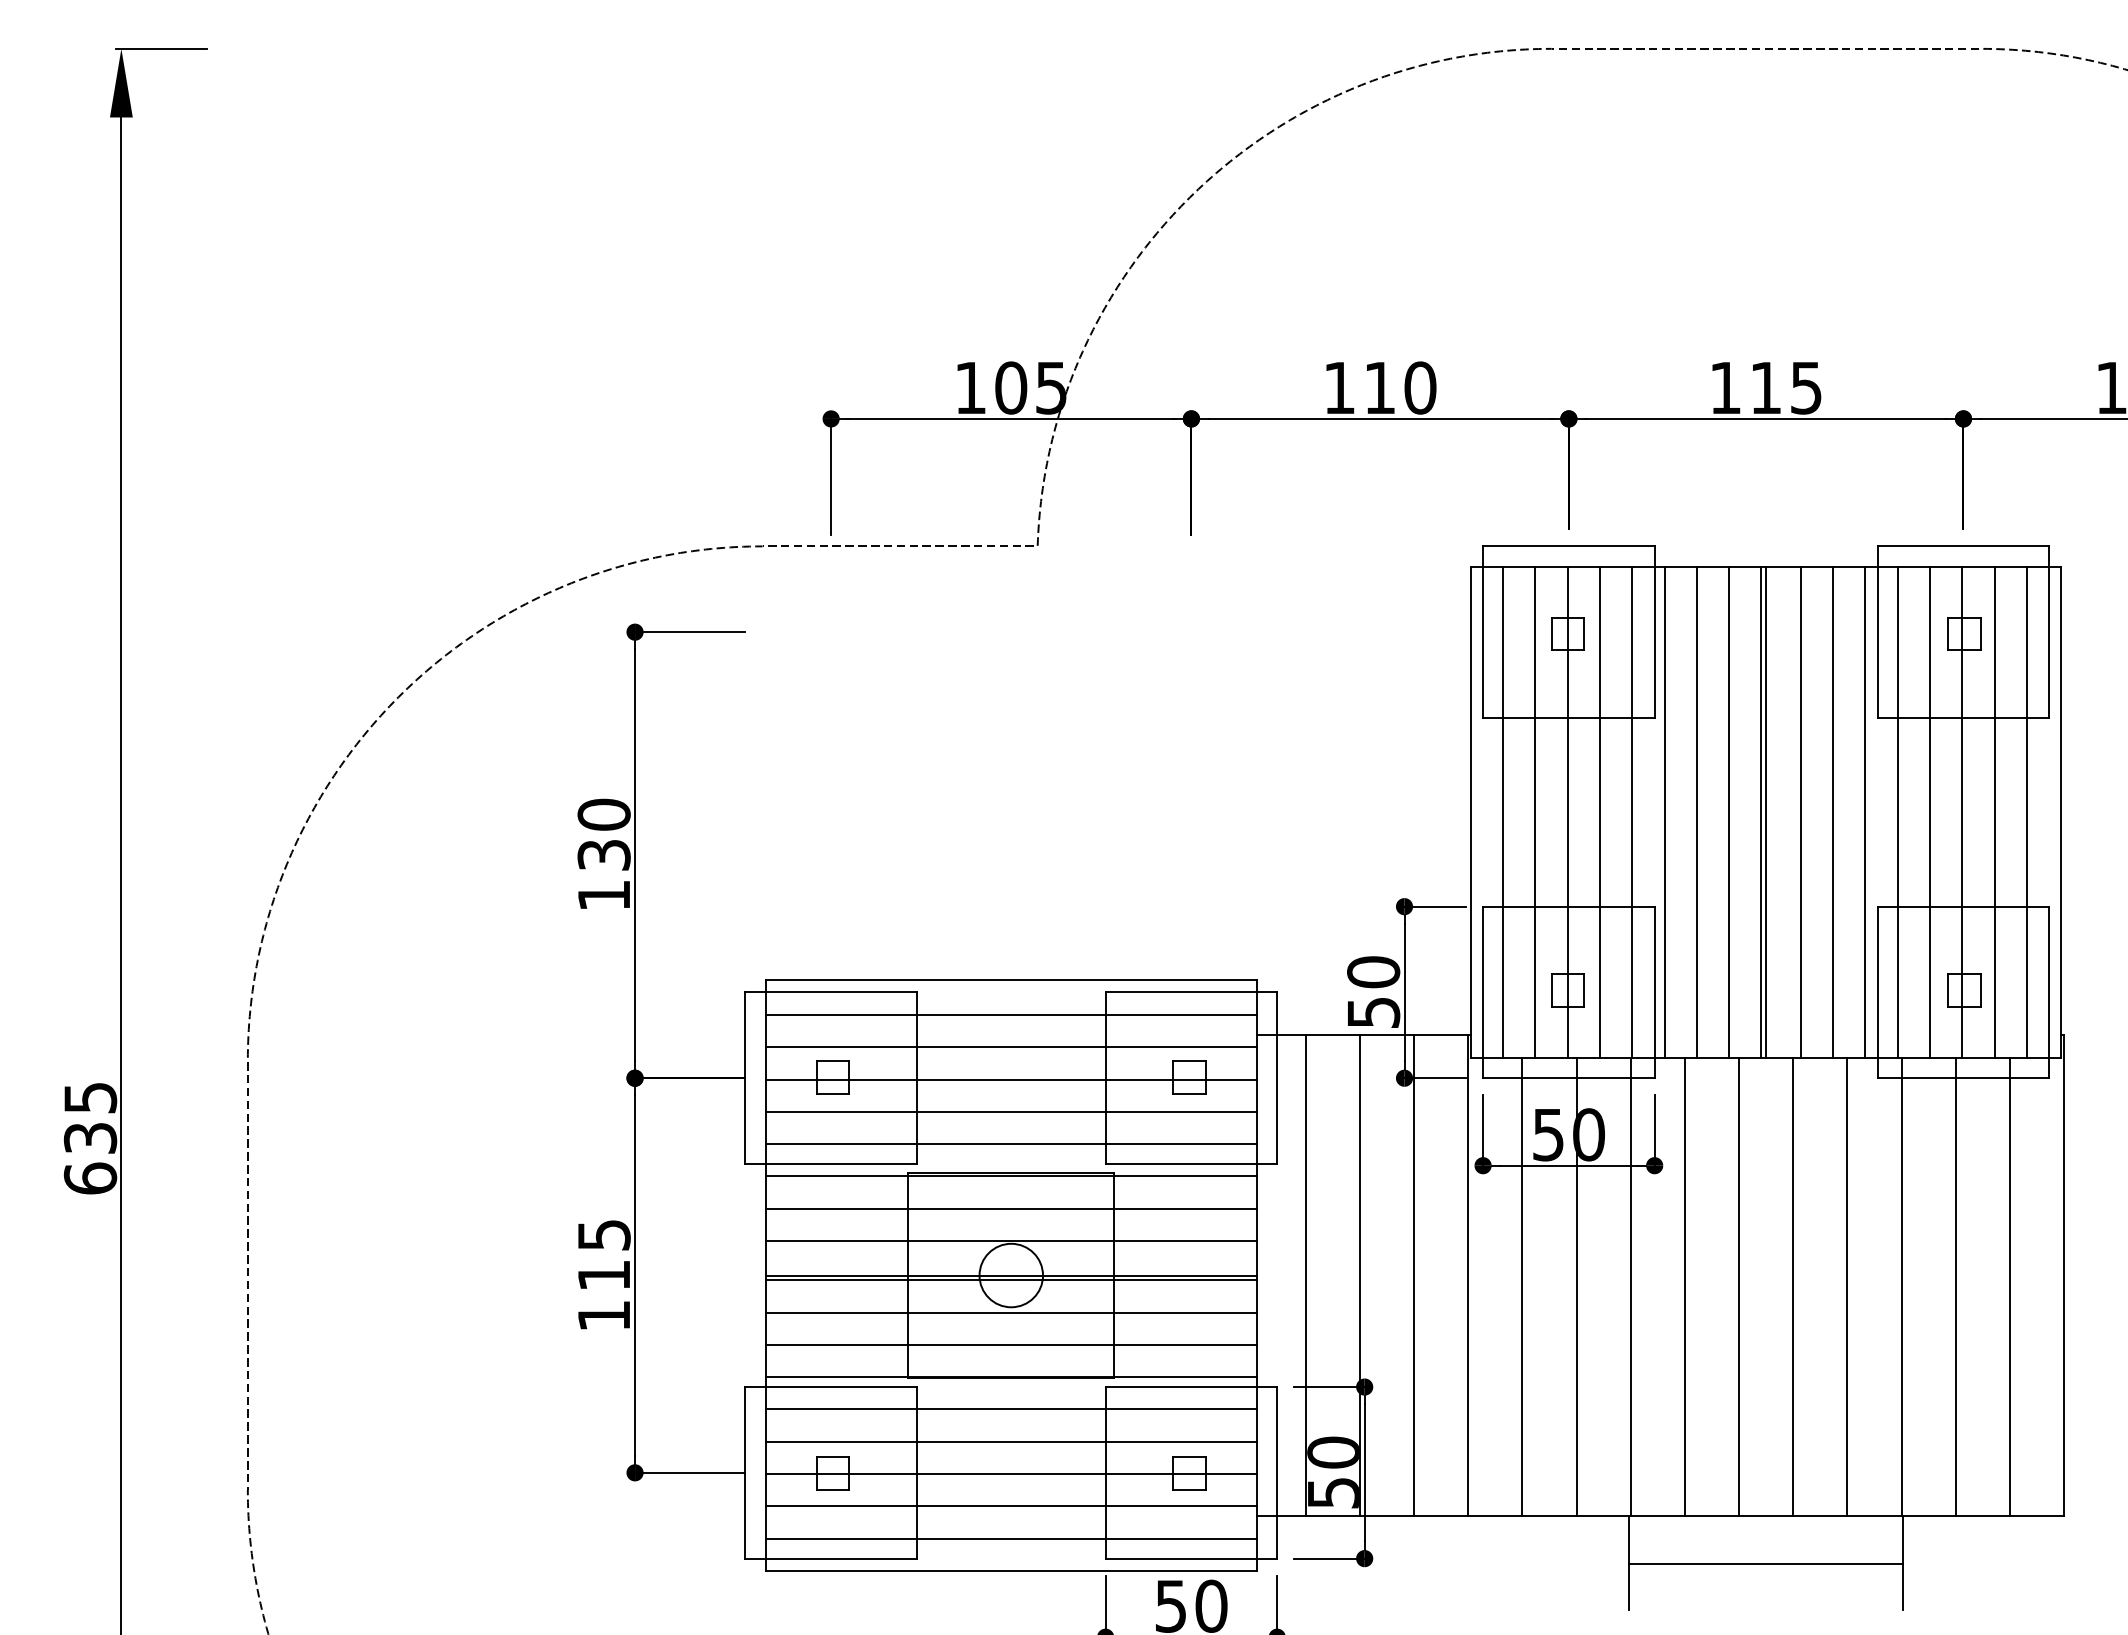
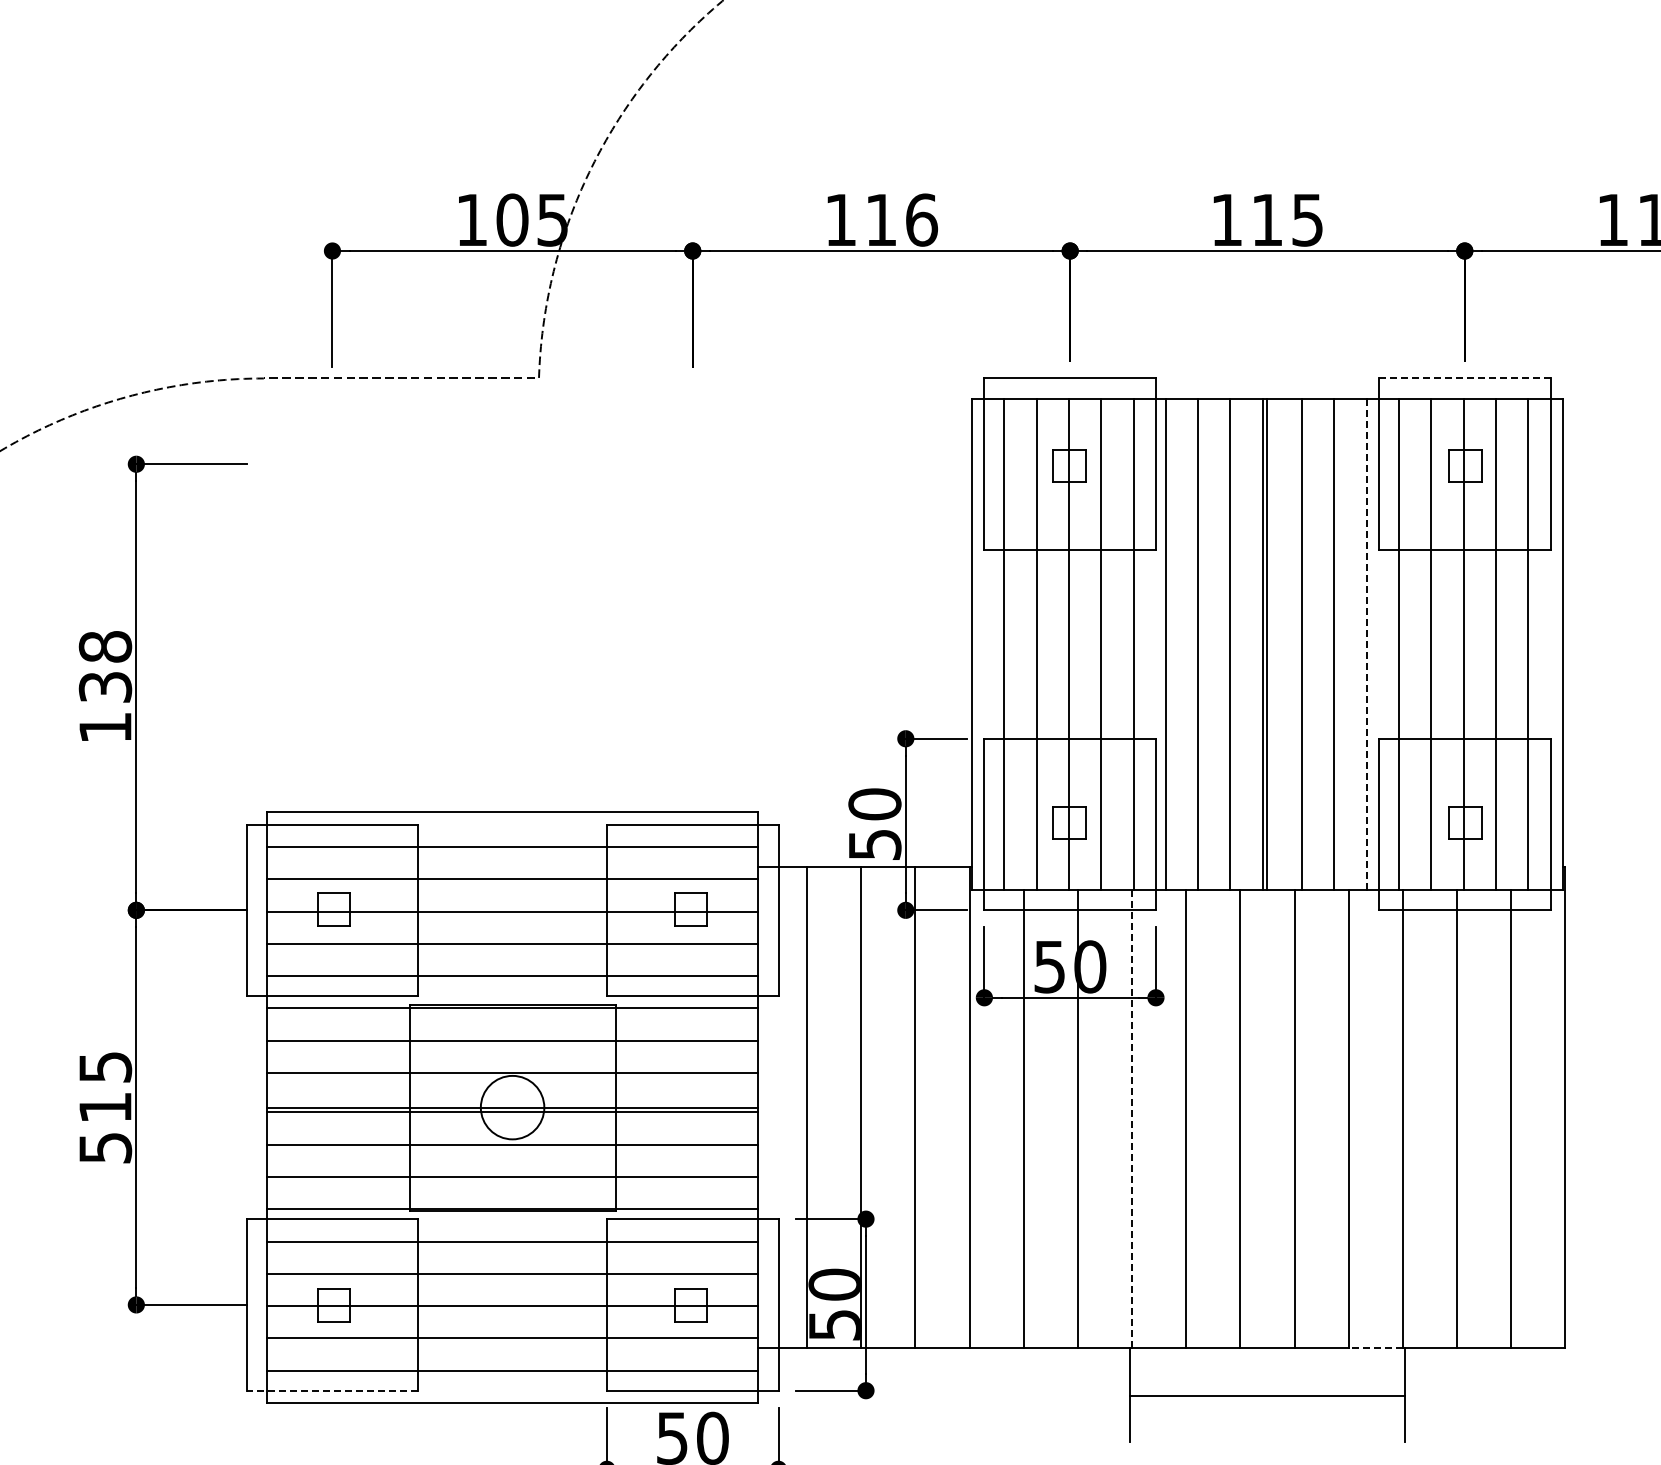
text: (1420, 387) -> (921, 219), 110 -> 116
line: (1963, 546) -> (1464, 378), solid -> dashed
line: (1865, 811) -> (1366, 643), solid -> dashed
text: (603, 814) -> (104, 646), 130 -> 138
line: (1630, 1286) -> (1131, 1118), solid -> dashed
text: (604, 1316) -> (105, 1148), 115 -> 515
line: (1874, 1515) -> (1375, 1347), solid -> dashed
line: (831, 1558) -> (332, 1390), solid -> dashed

